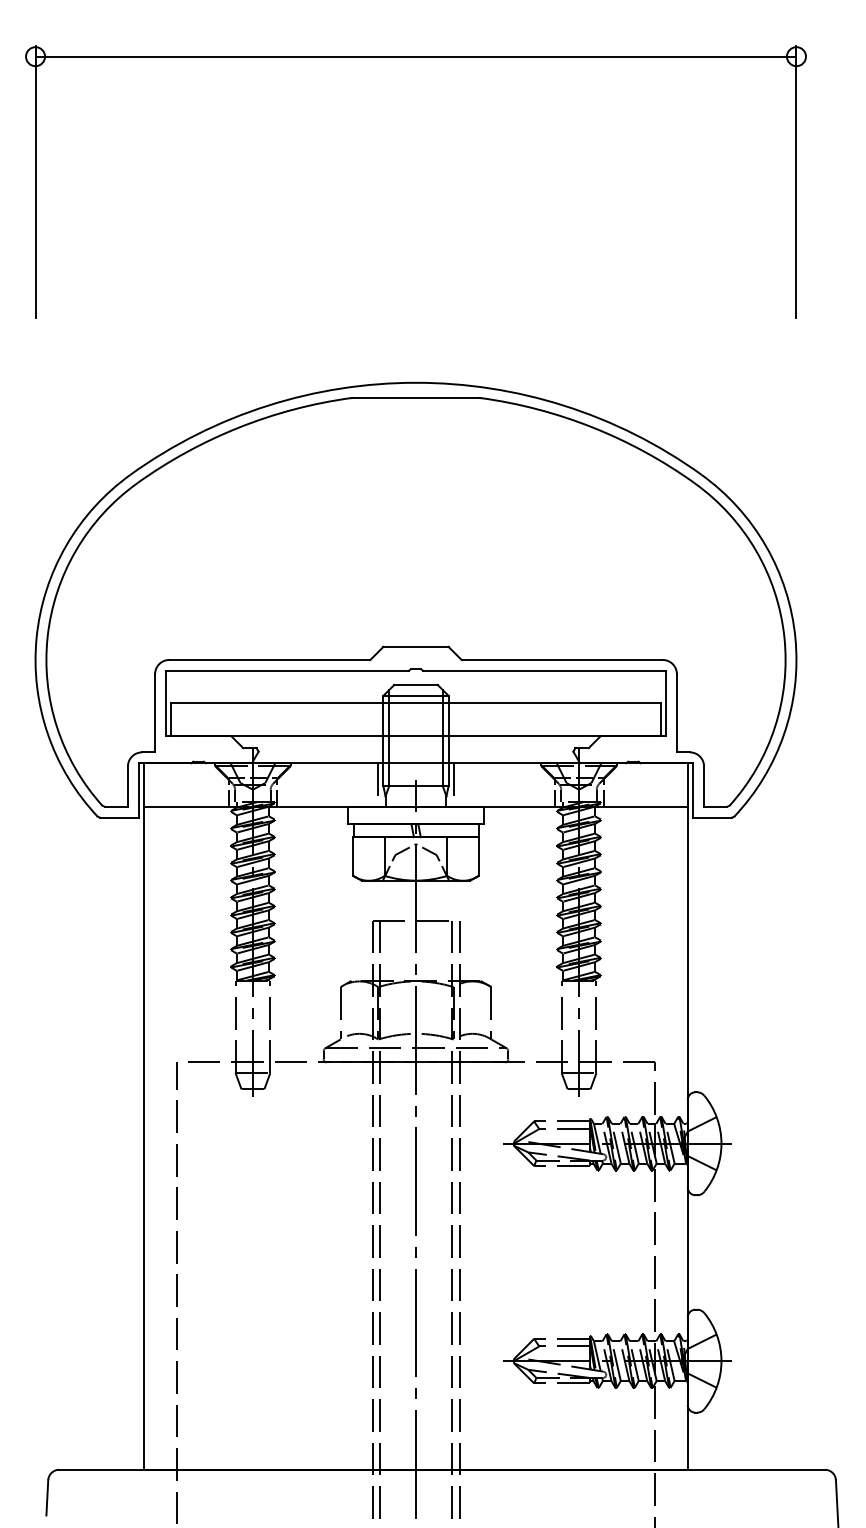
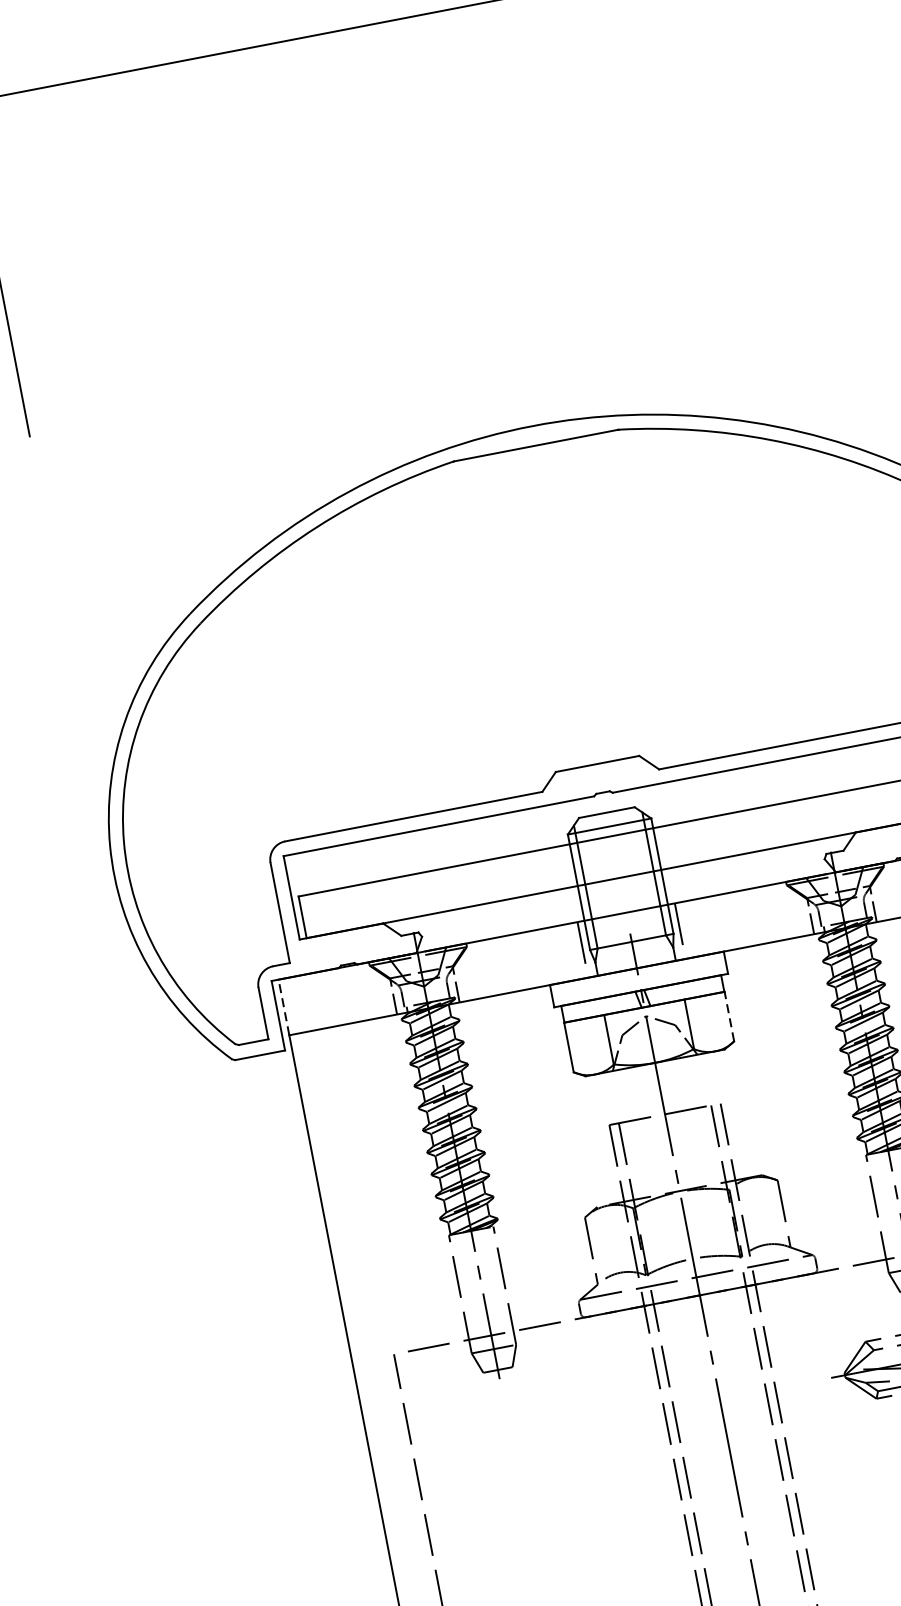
line: (144, 785) -> (284, 1008), solid -> dashed
line: (478, 856) -> (729, 1016), solid -> dashed

